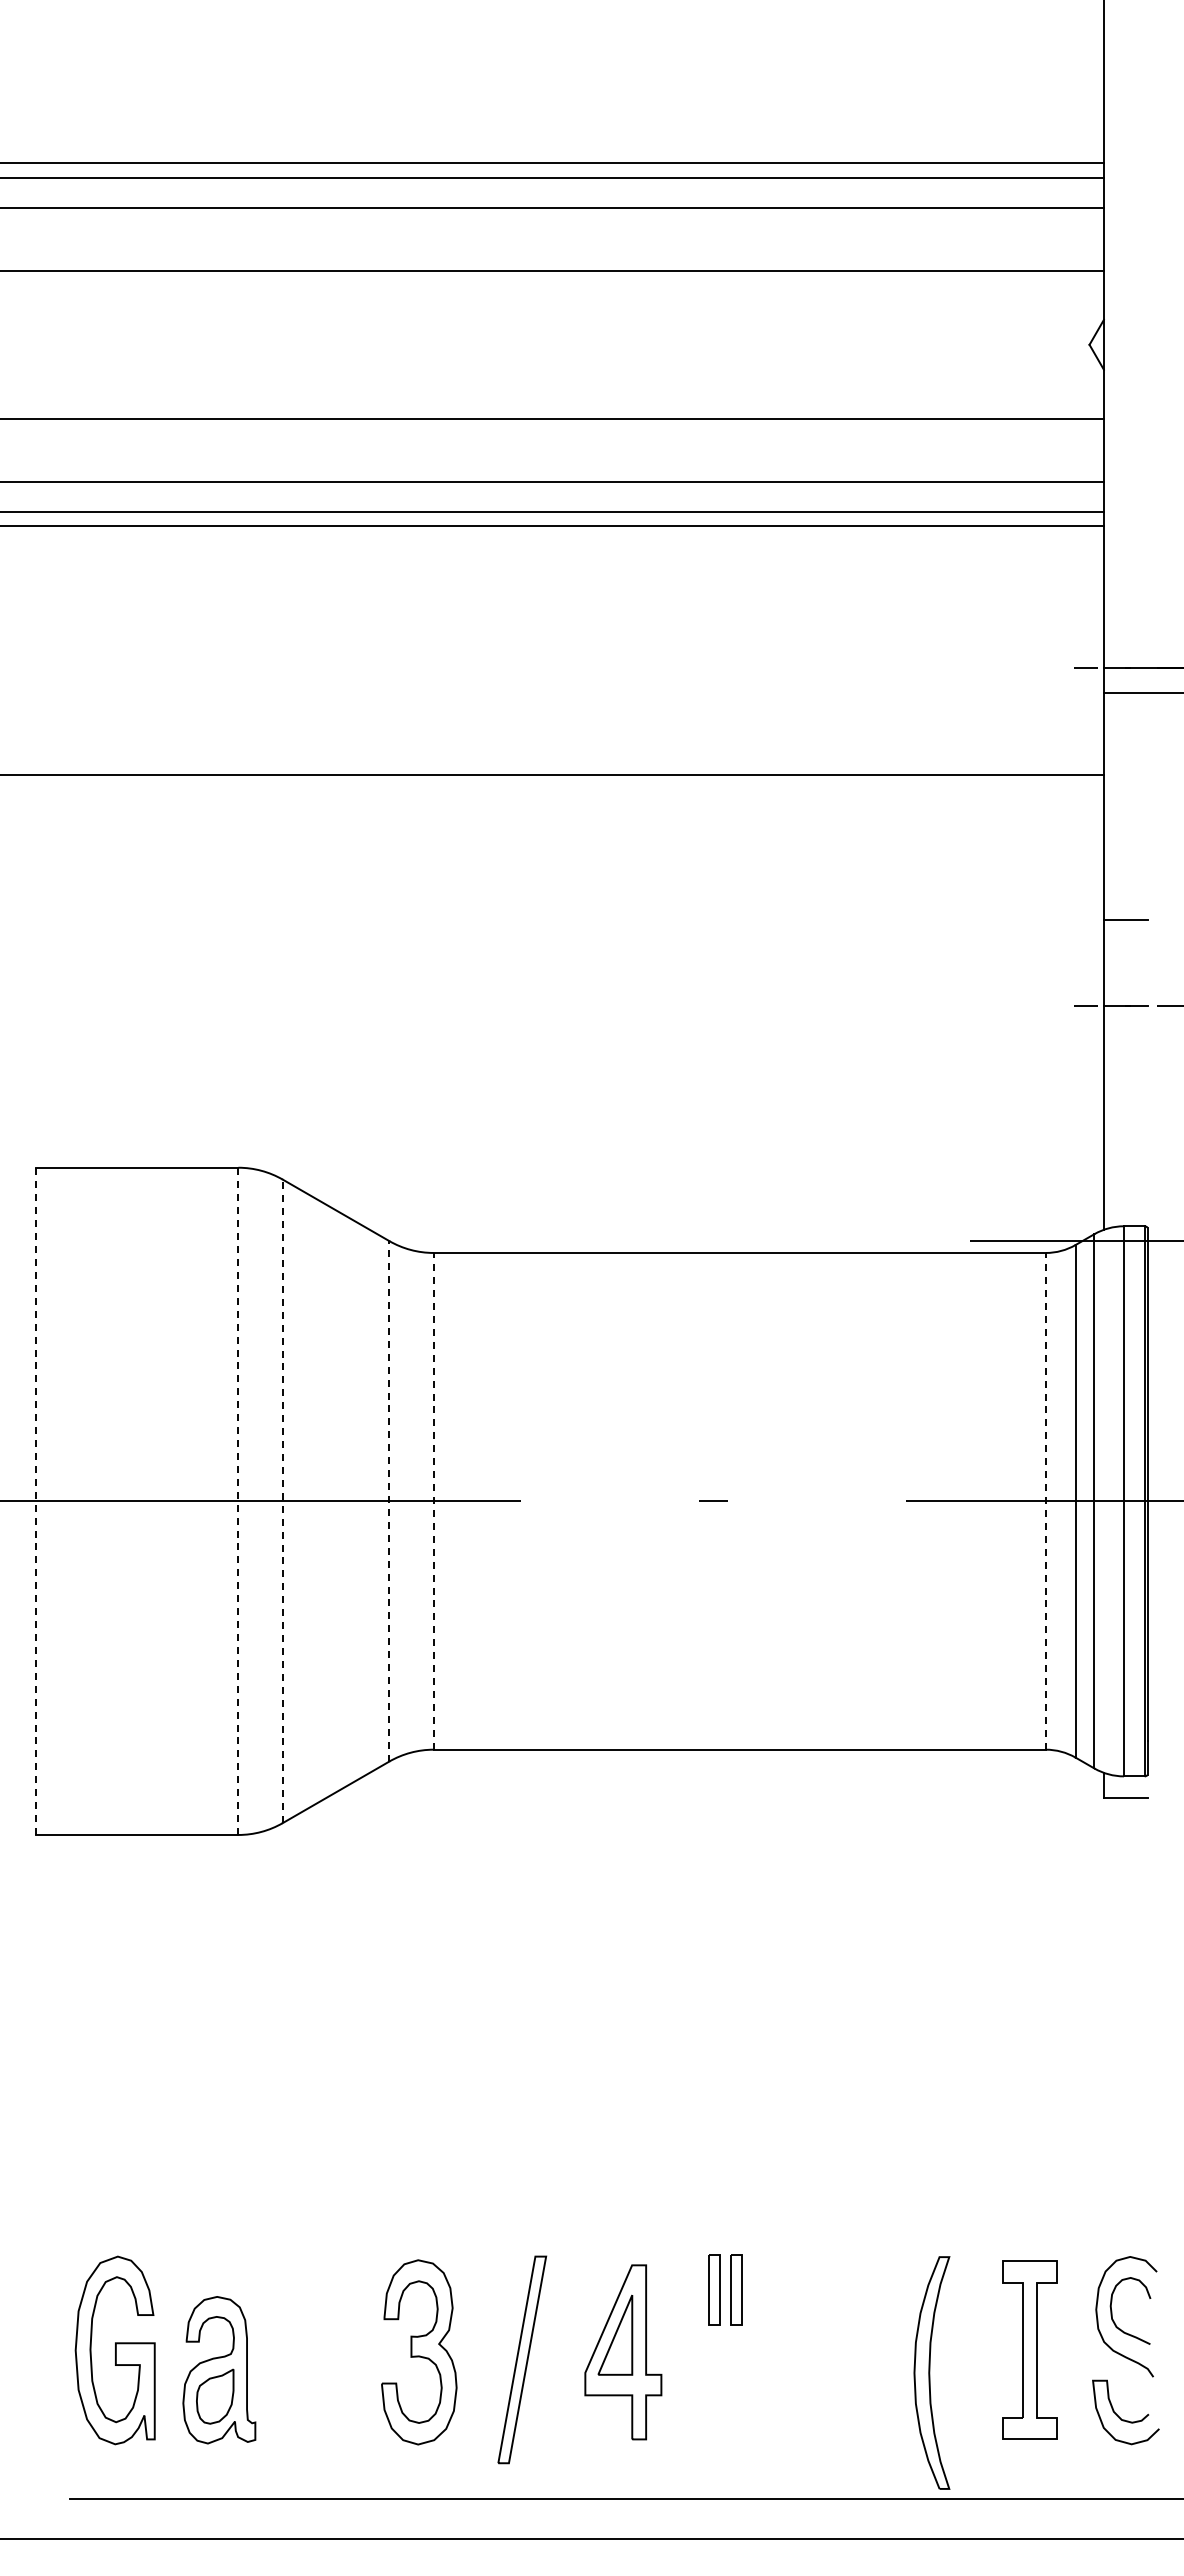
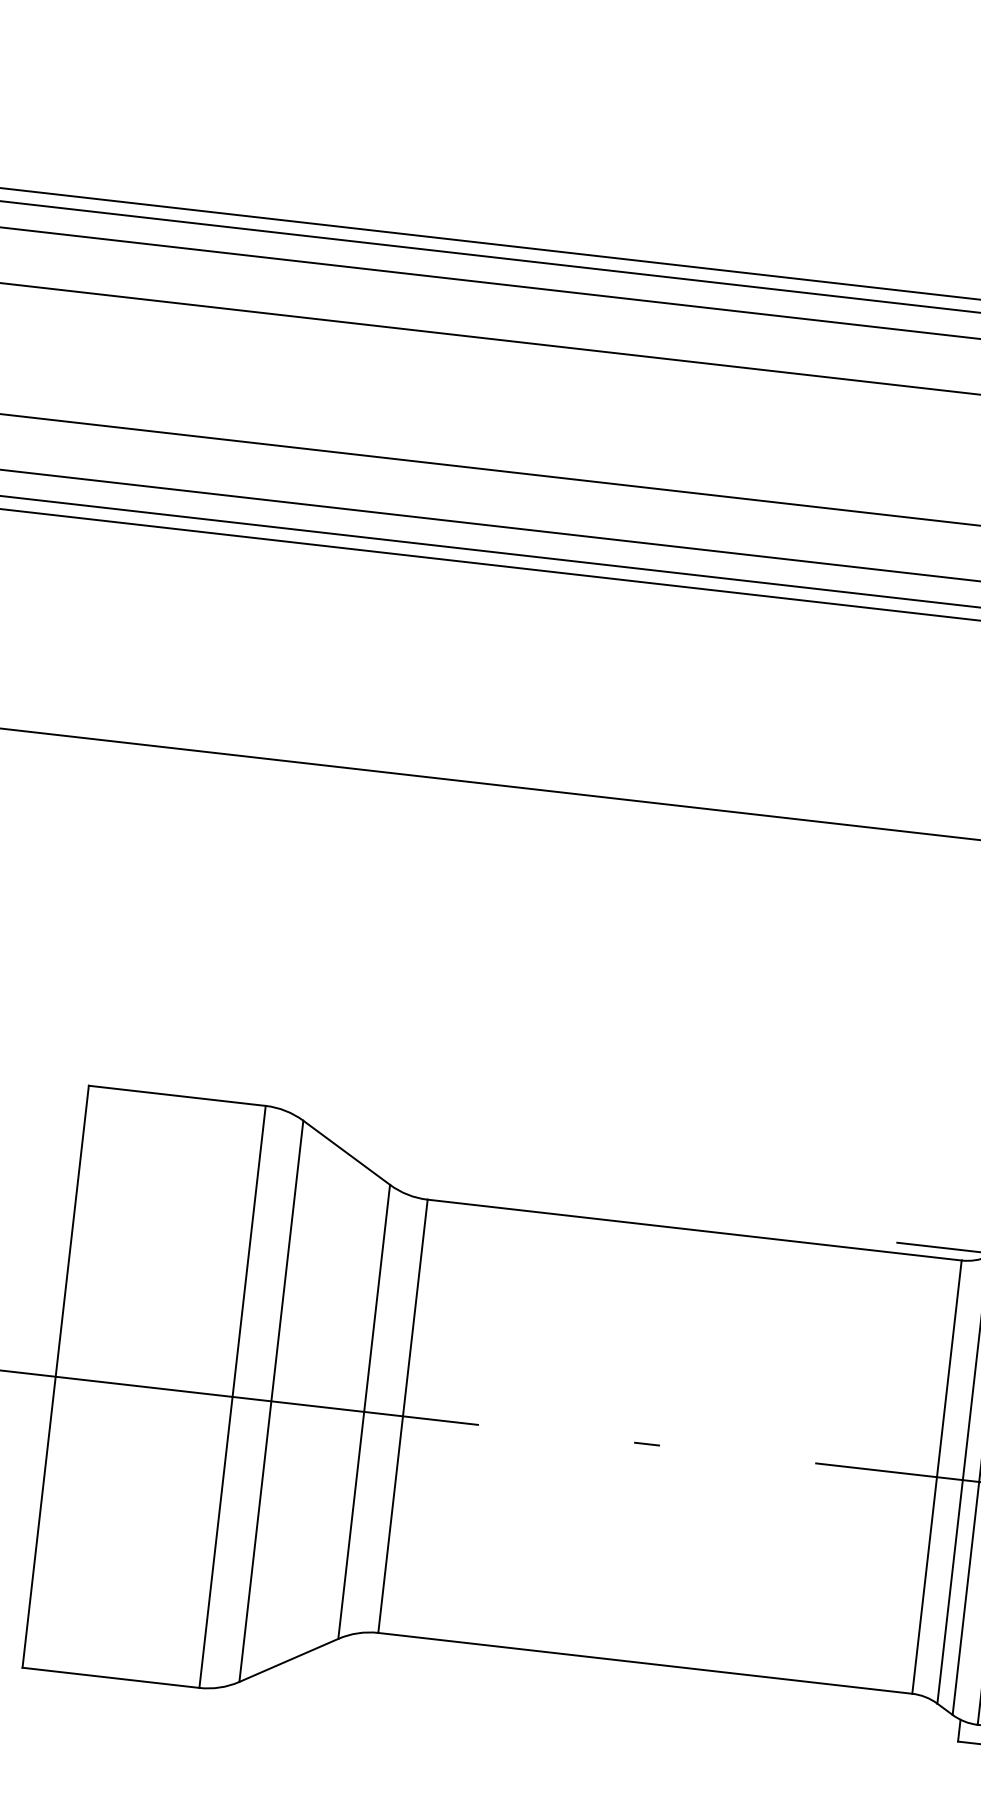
line: (389, 1500) -> (364, 1411), dashed -> solid
line: (433, 1500) -> (402, 1415), dashed -> solid
line: (1045, 1500) -> (936, 1476), dashed -> solid
line: (35, 1501) -> (55, 1376), dashed -> solid
line: (238, 1501) -> (232, 1397), dashed -> solid
line: (282, 1501) -> (271, 1401), dashed -> solid

